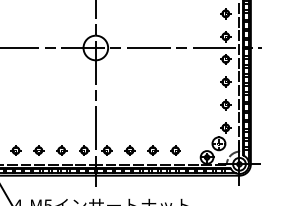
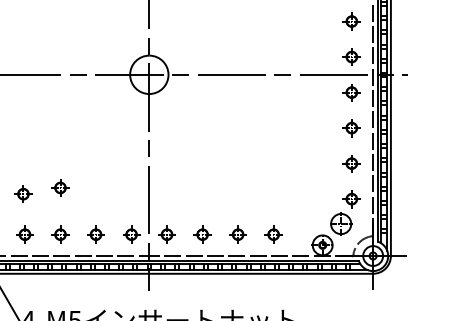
part: (38, 120) -> (59, 187), added
part: (14, 124) -> (22, 194), added

